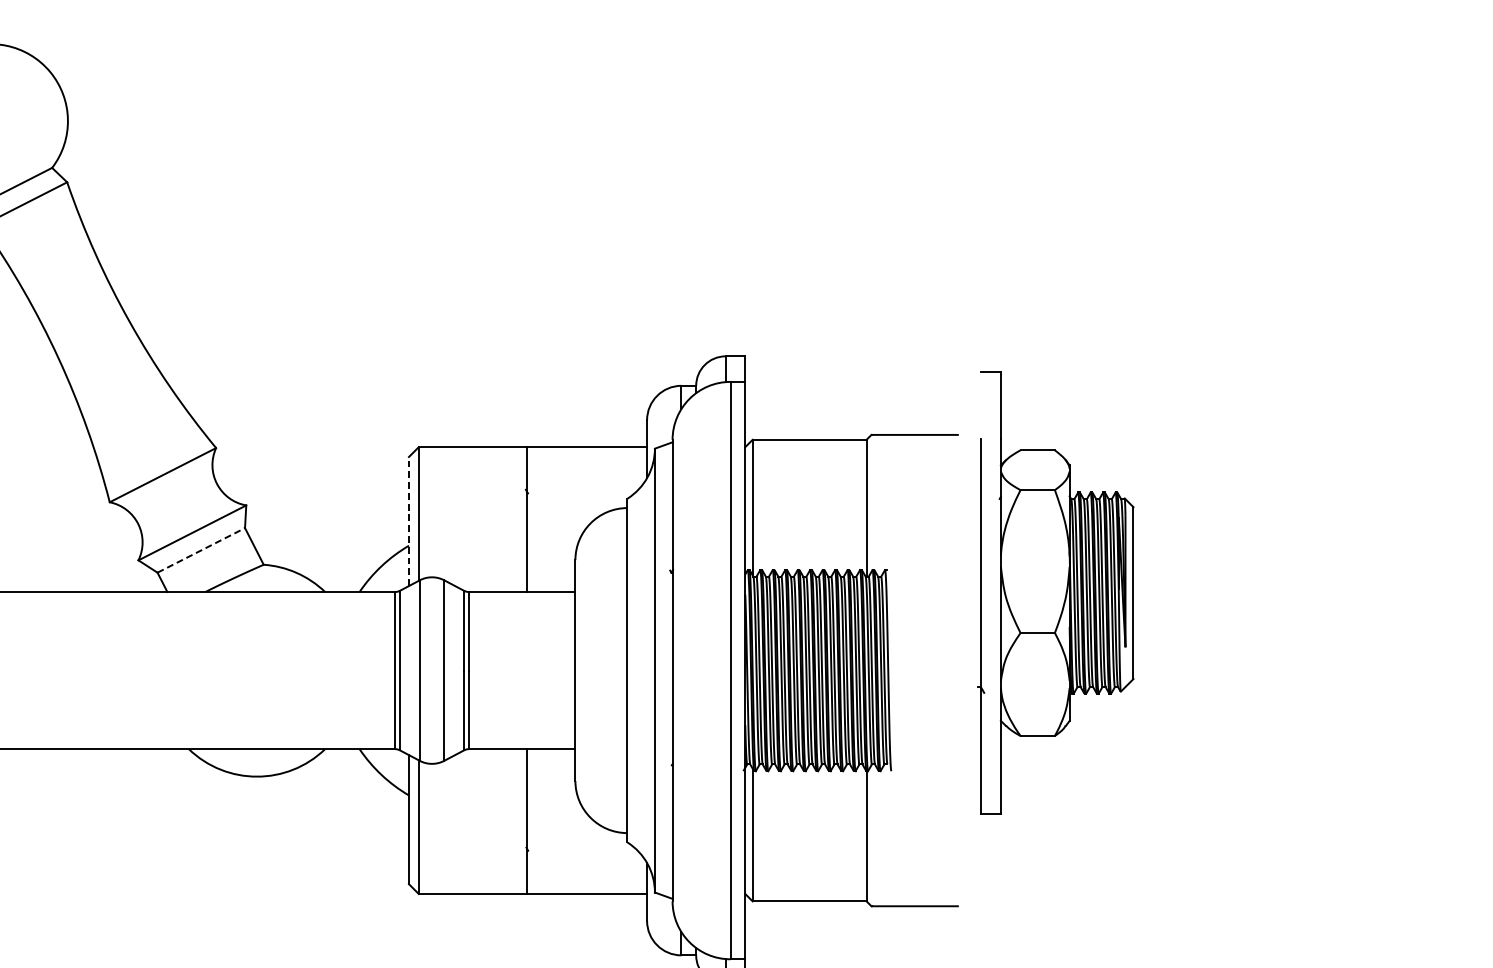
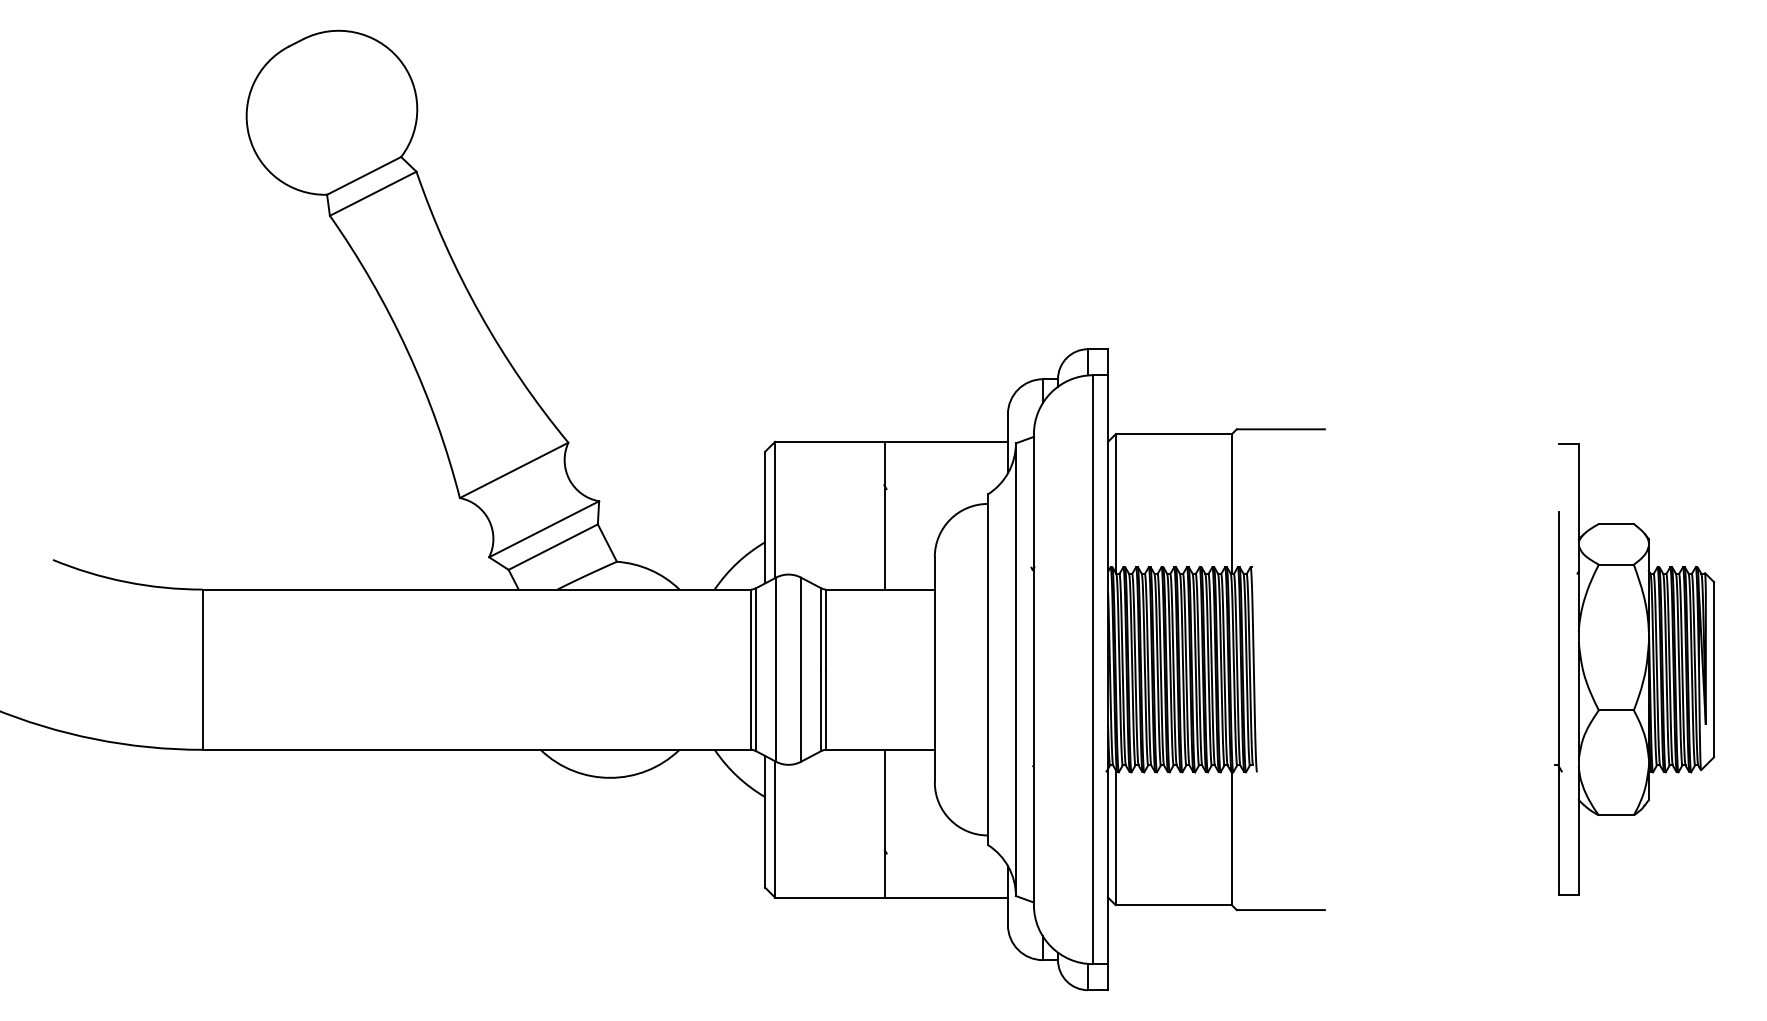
line: (409, 521) -> (765, 517), dashed -> solid
line: (201, 549) -> (553, 546), dashed -> solid
part: (1055, 592) -> (1634, 669), moved

